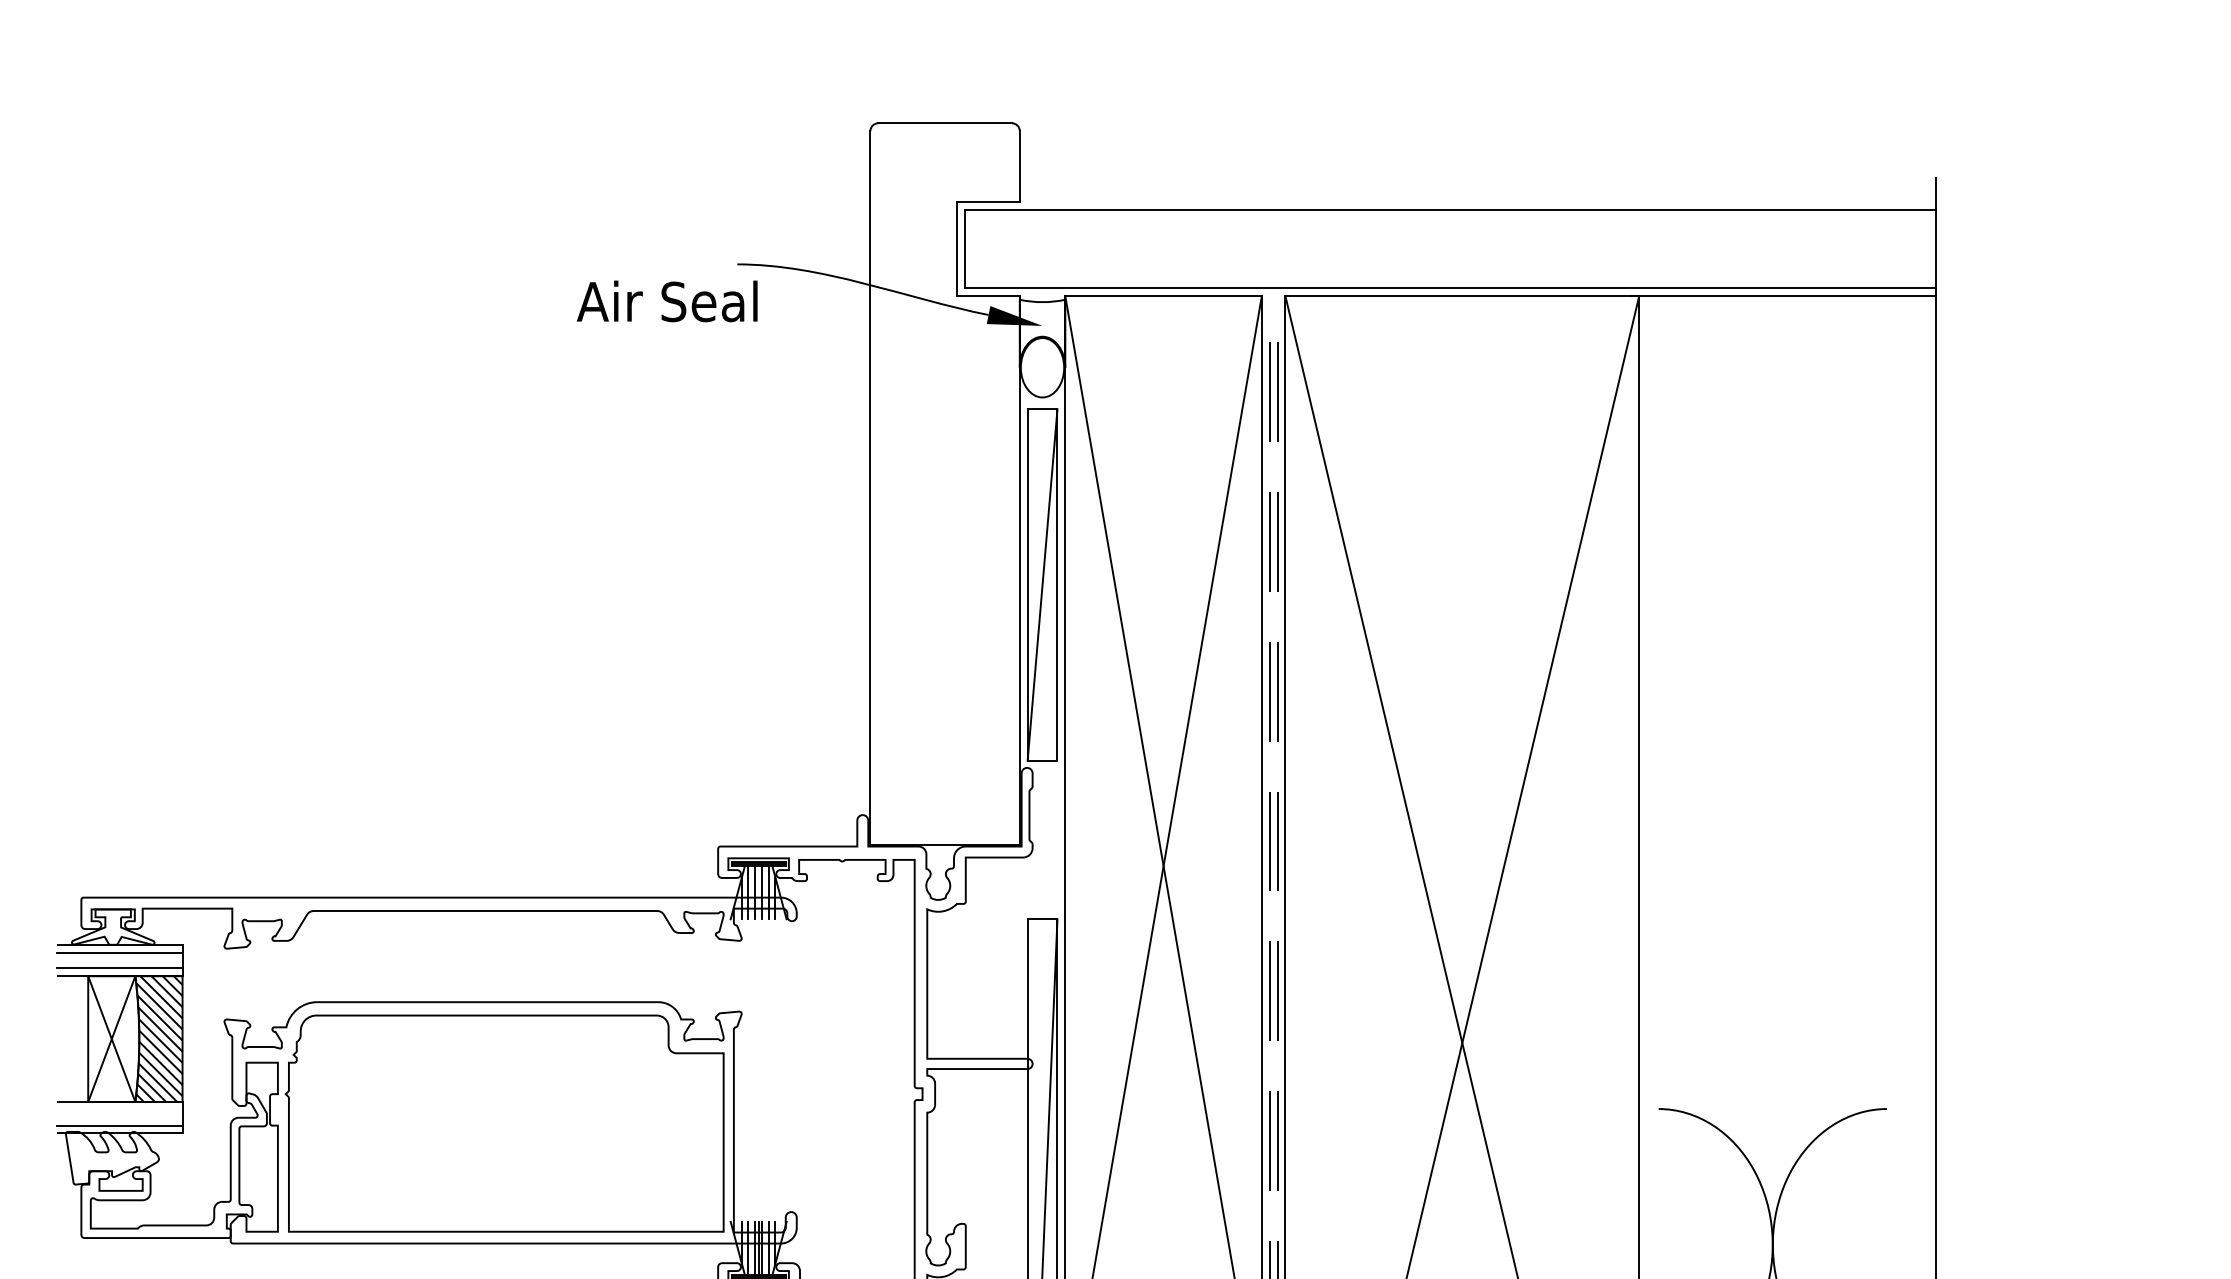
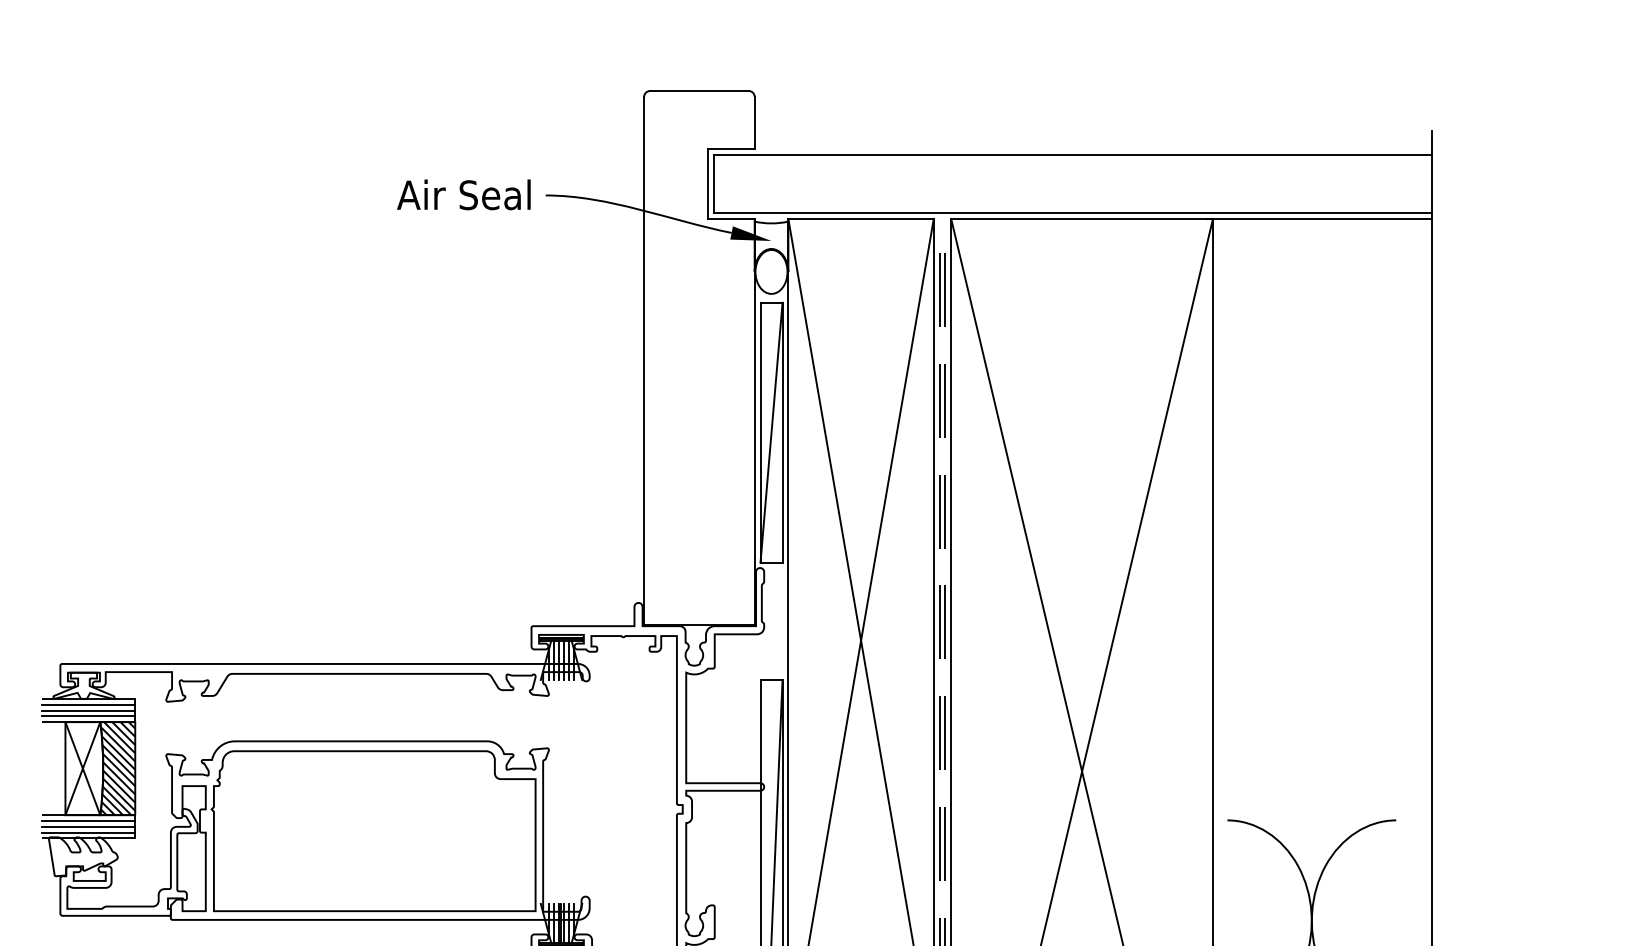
text: (666, 300) -> (463, 194), moved
line: (119, 960) -> (88, 710), added
line: (119, 1110) -> (88, 821), added
line: (119, 1117) -> (88, 826), added

